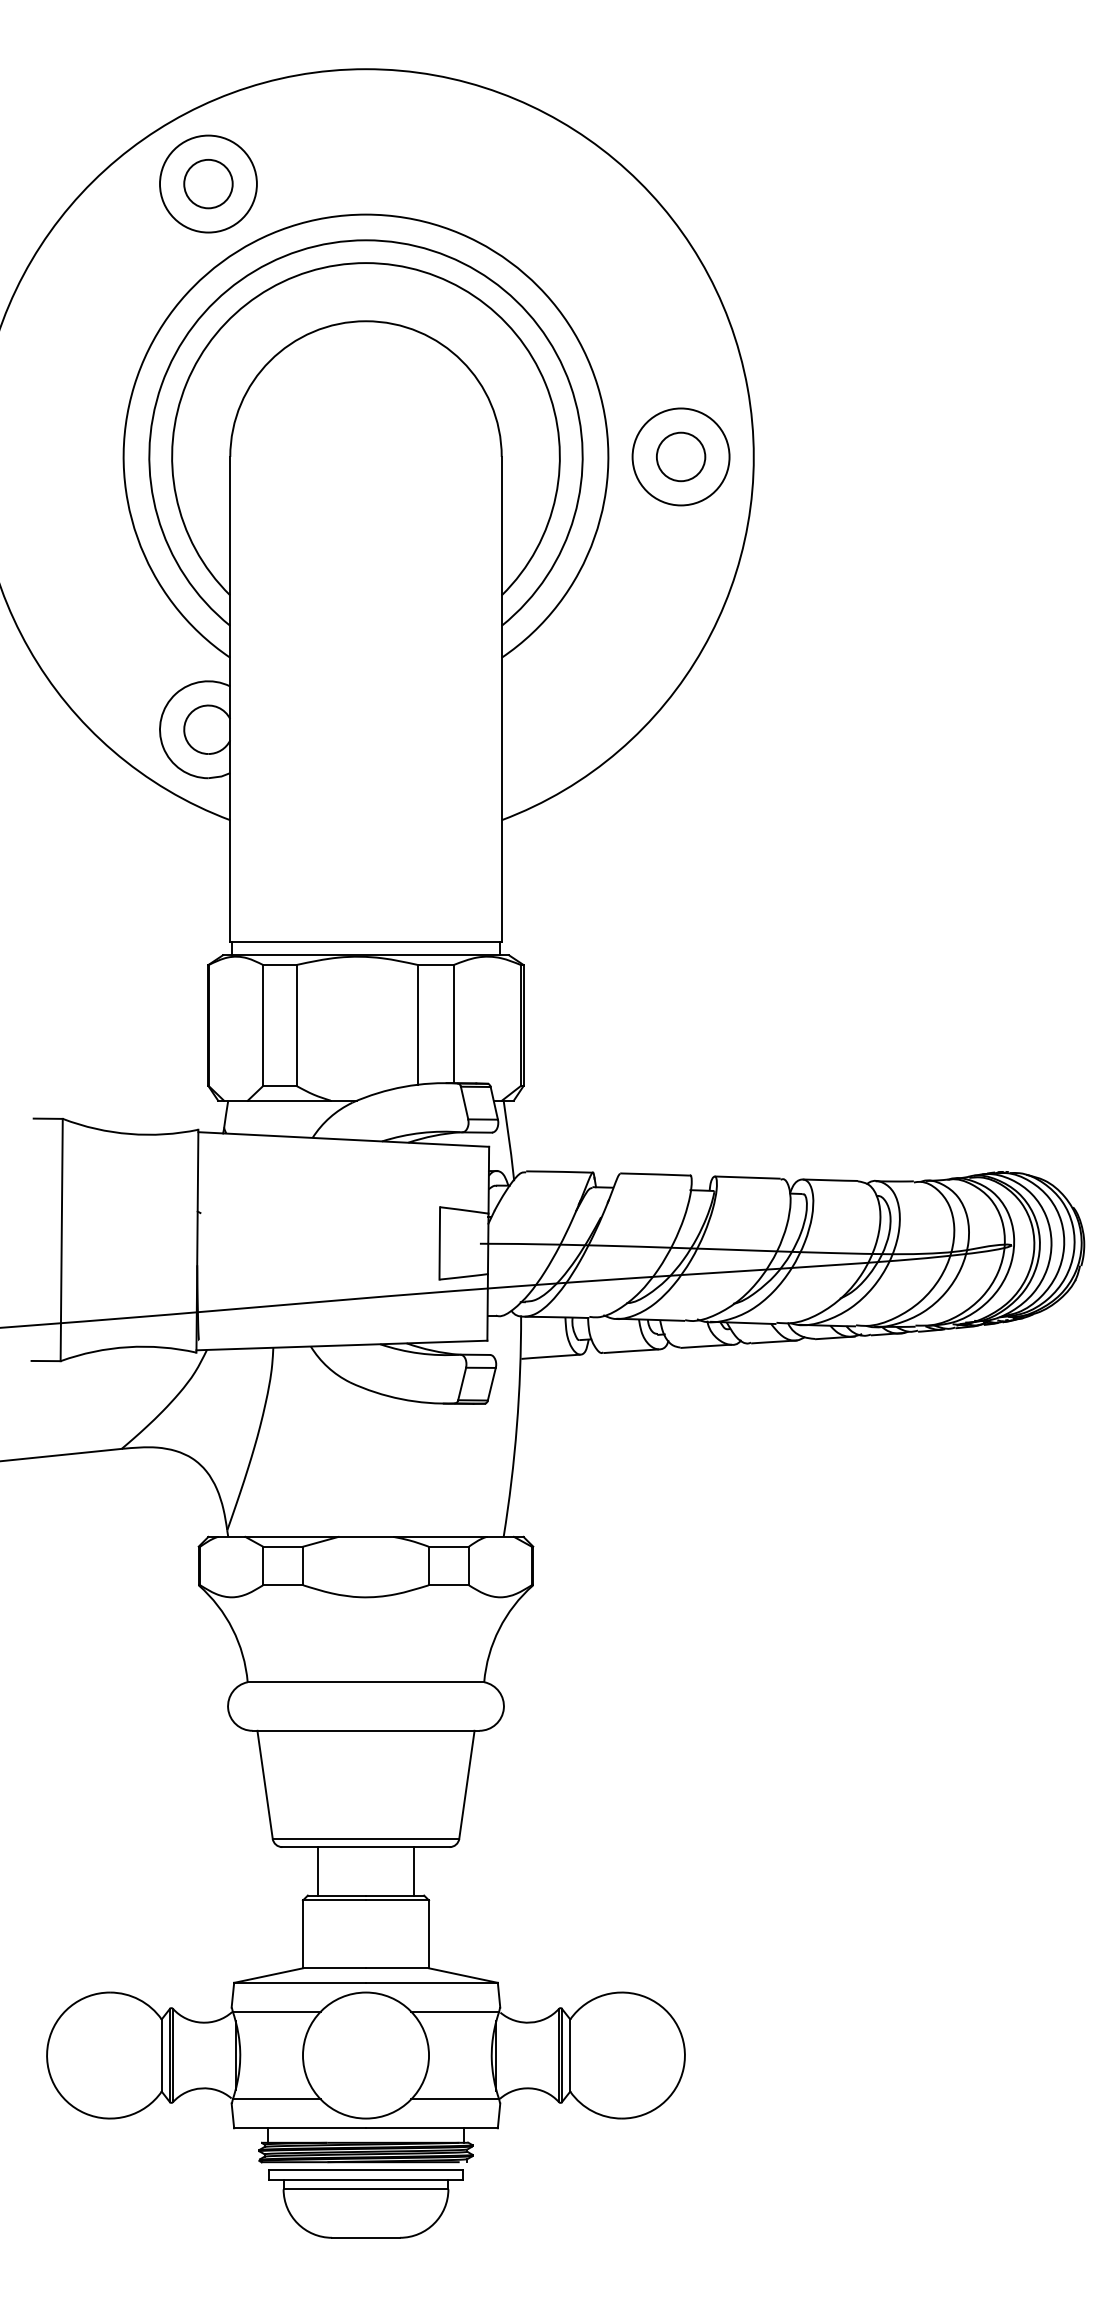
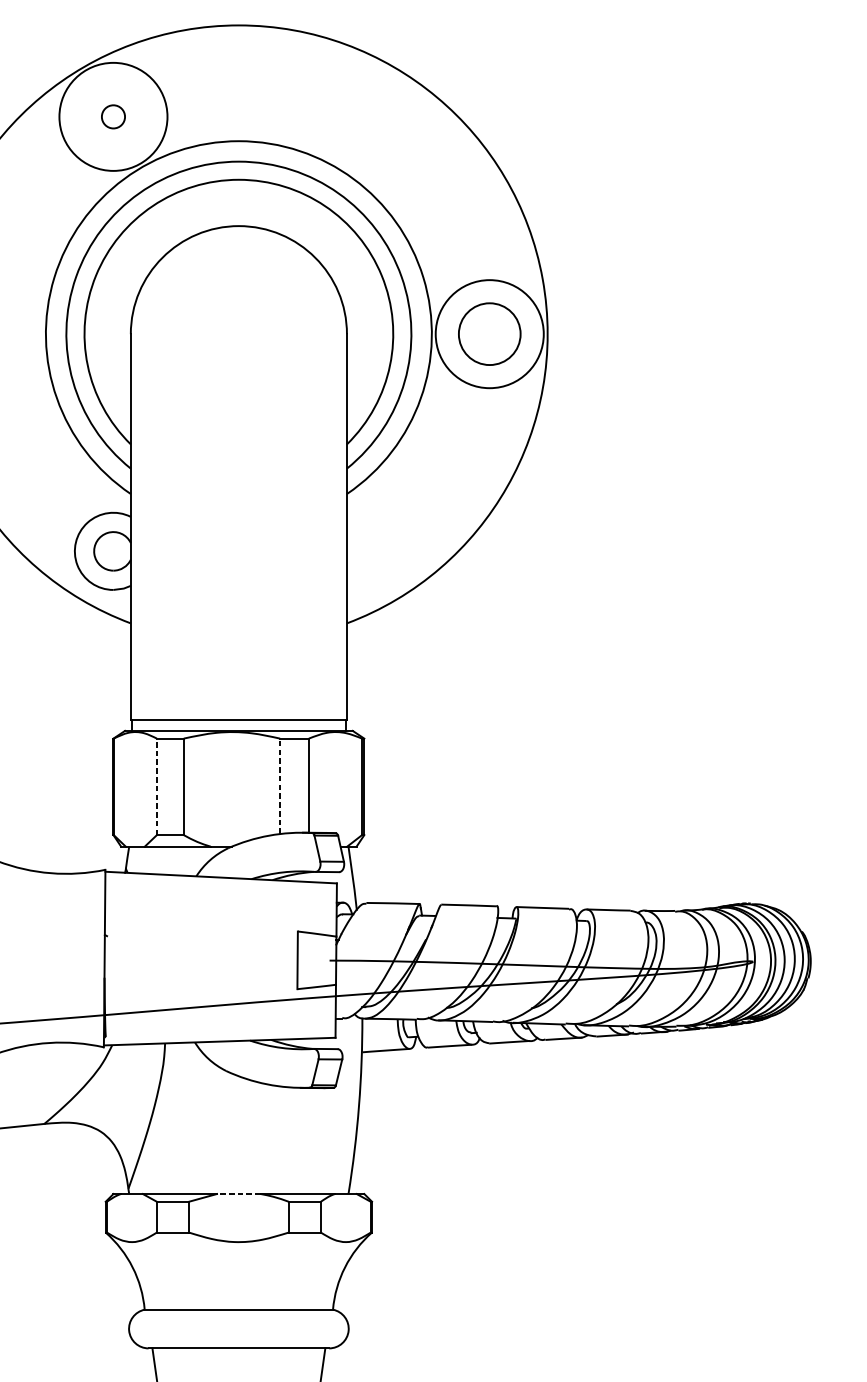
circle: (208, 183) -> (113, 116), size x0.6
circle: (208, 183) -> (113, 116), size x1.4
circle: (680, 456) -> (489, 333), size x1.4
circle: (680, 456) -> (489, 333), size x1.6
line: (417, 1024) -> (279, 786), solid -> dashed
line: (263, 1025) -> (157, 786), solid -> dashed
line: (366, 1536) -> (239, 1193), solid -> dashed

